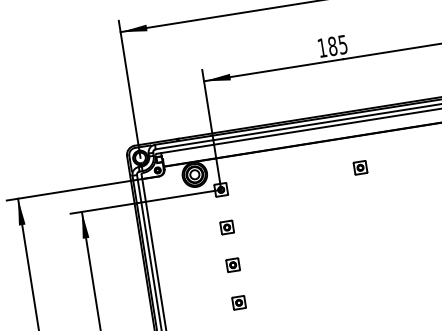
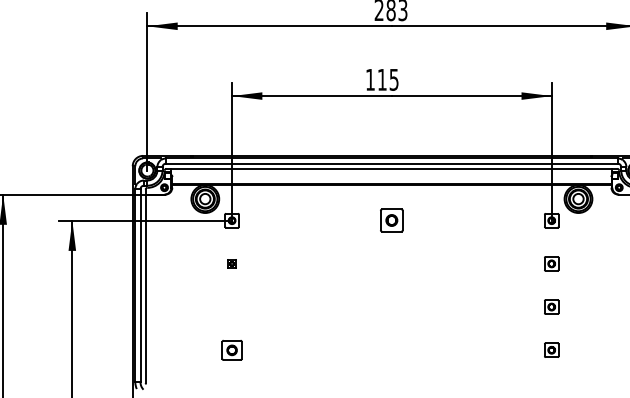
text: (331, 46) -> (381, 79), 185 -> 115
part: (360, 167) -> (391, 220), size x1.6
part: (226, 227) -> (231, 263), size x0.6
part: (232, 264) -> (231, 306), removed
part: (238, 302) -> (231, 349), size x1.4

